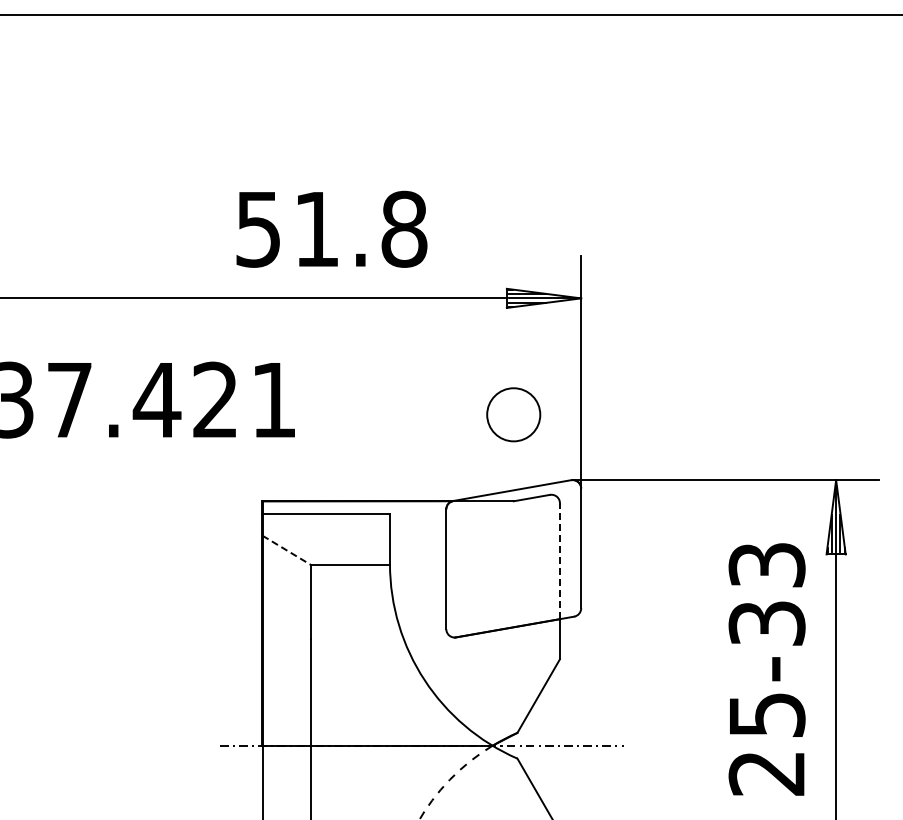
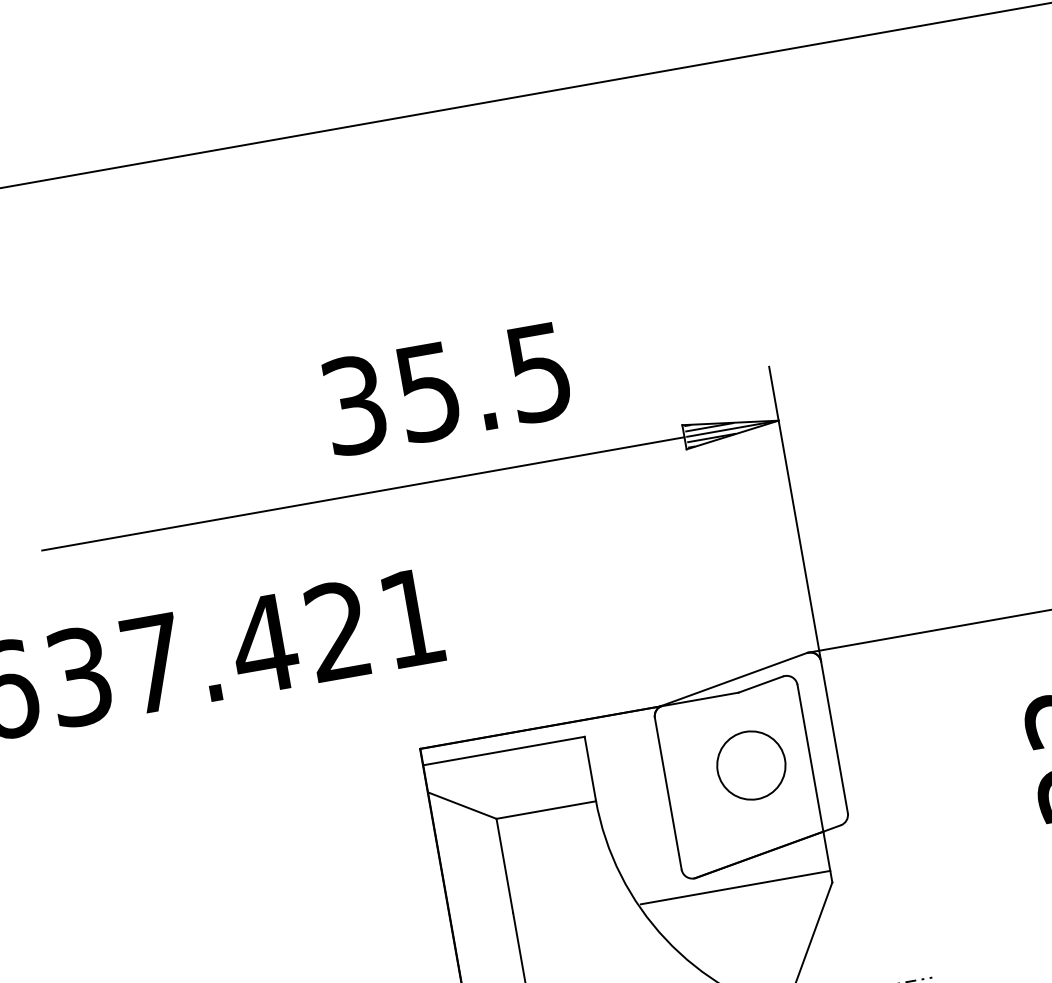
text: (331, 228) -> (446, 387), 51.8 -> 35.5
circle: (513, 414) -> (751, 765), moved
line: (286, 550) -> (461, 805), dashed -> solid
line: (559, 561) -> (809, 758), dashed -> solid
line: (484, 650) -> (734, 888), added

